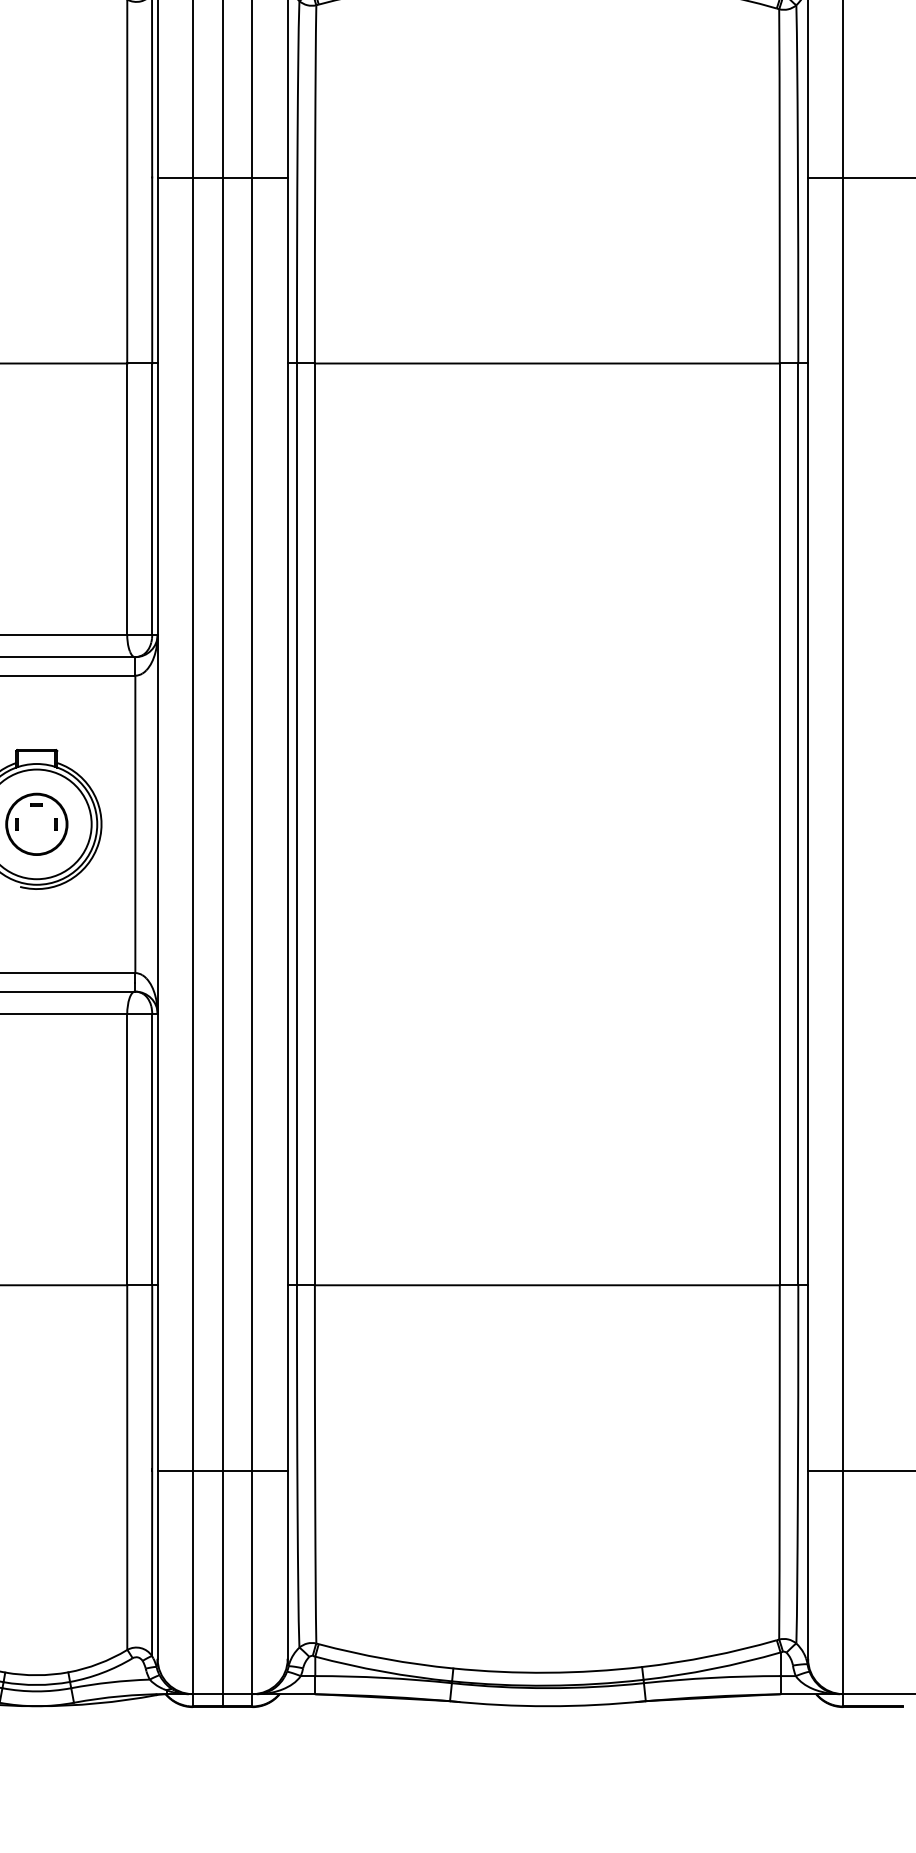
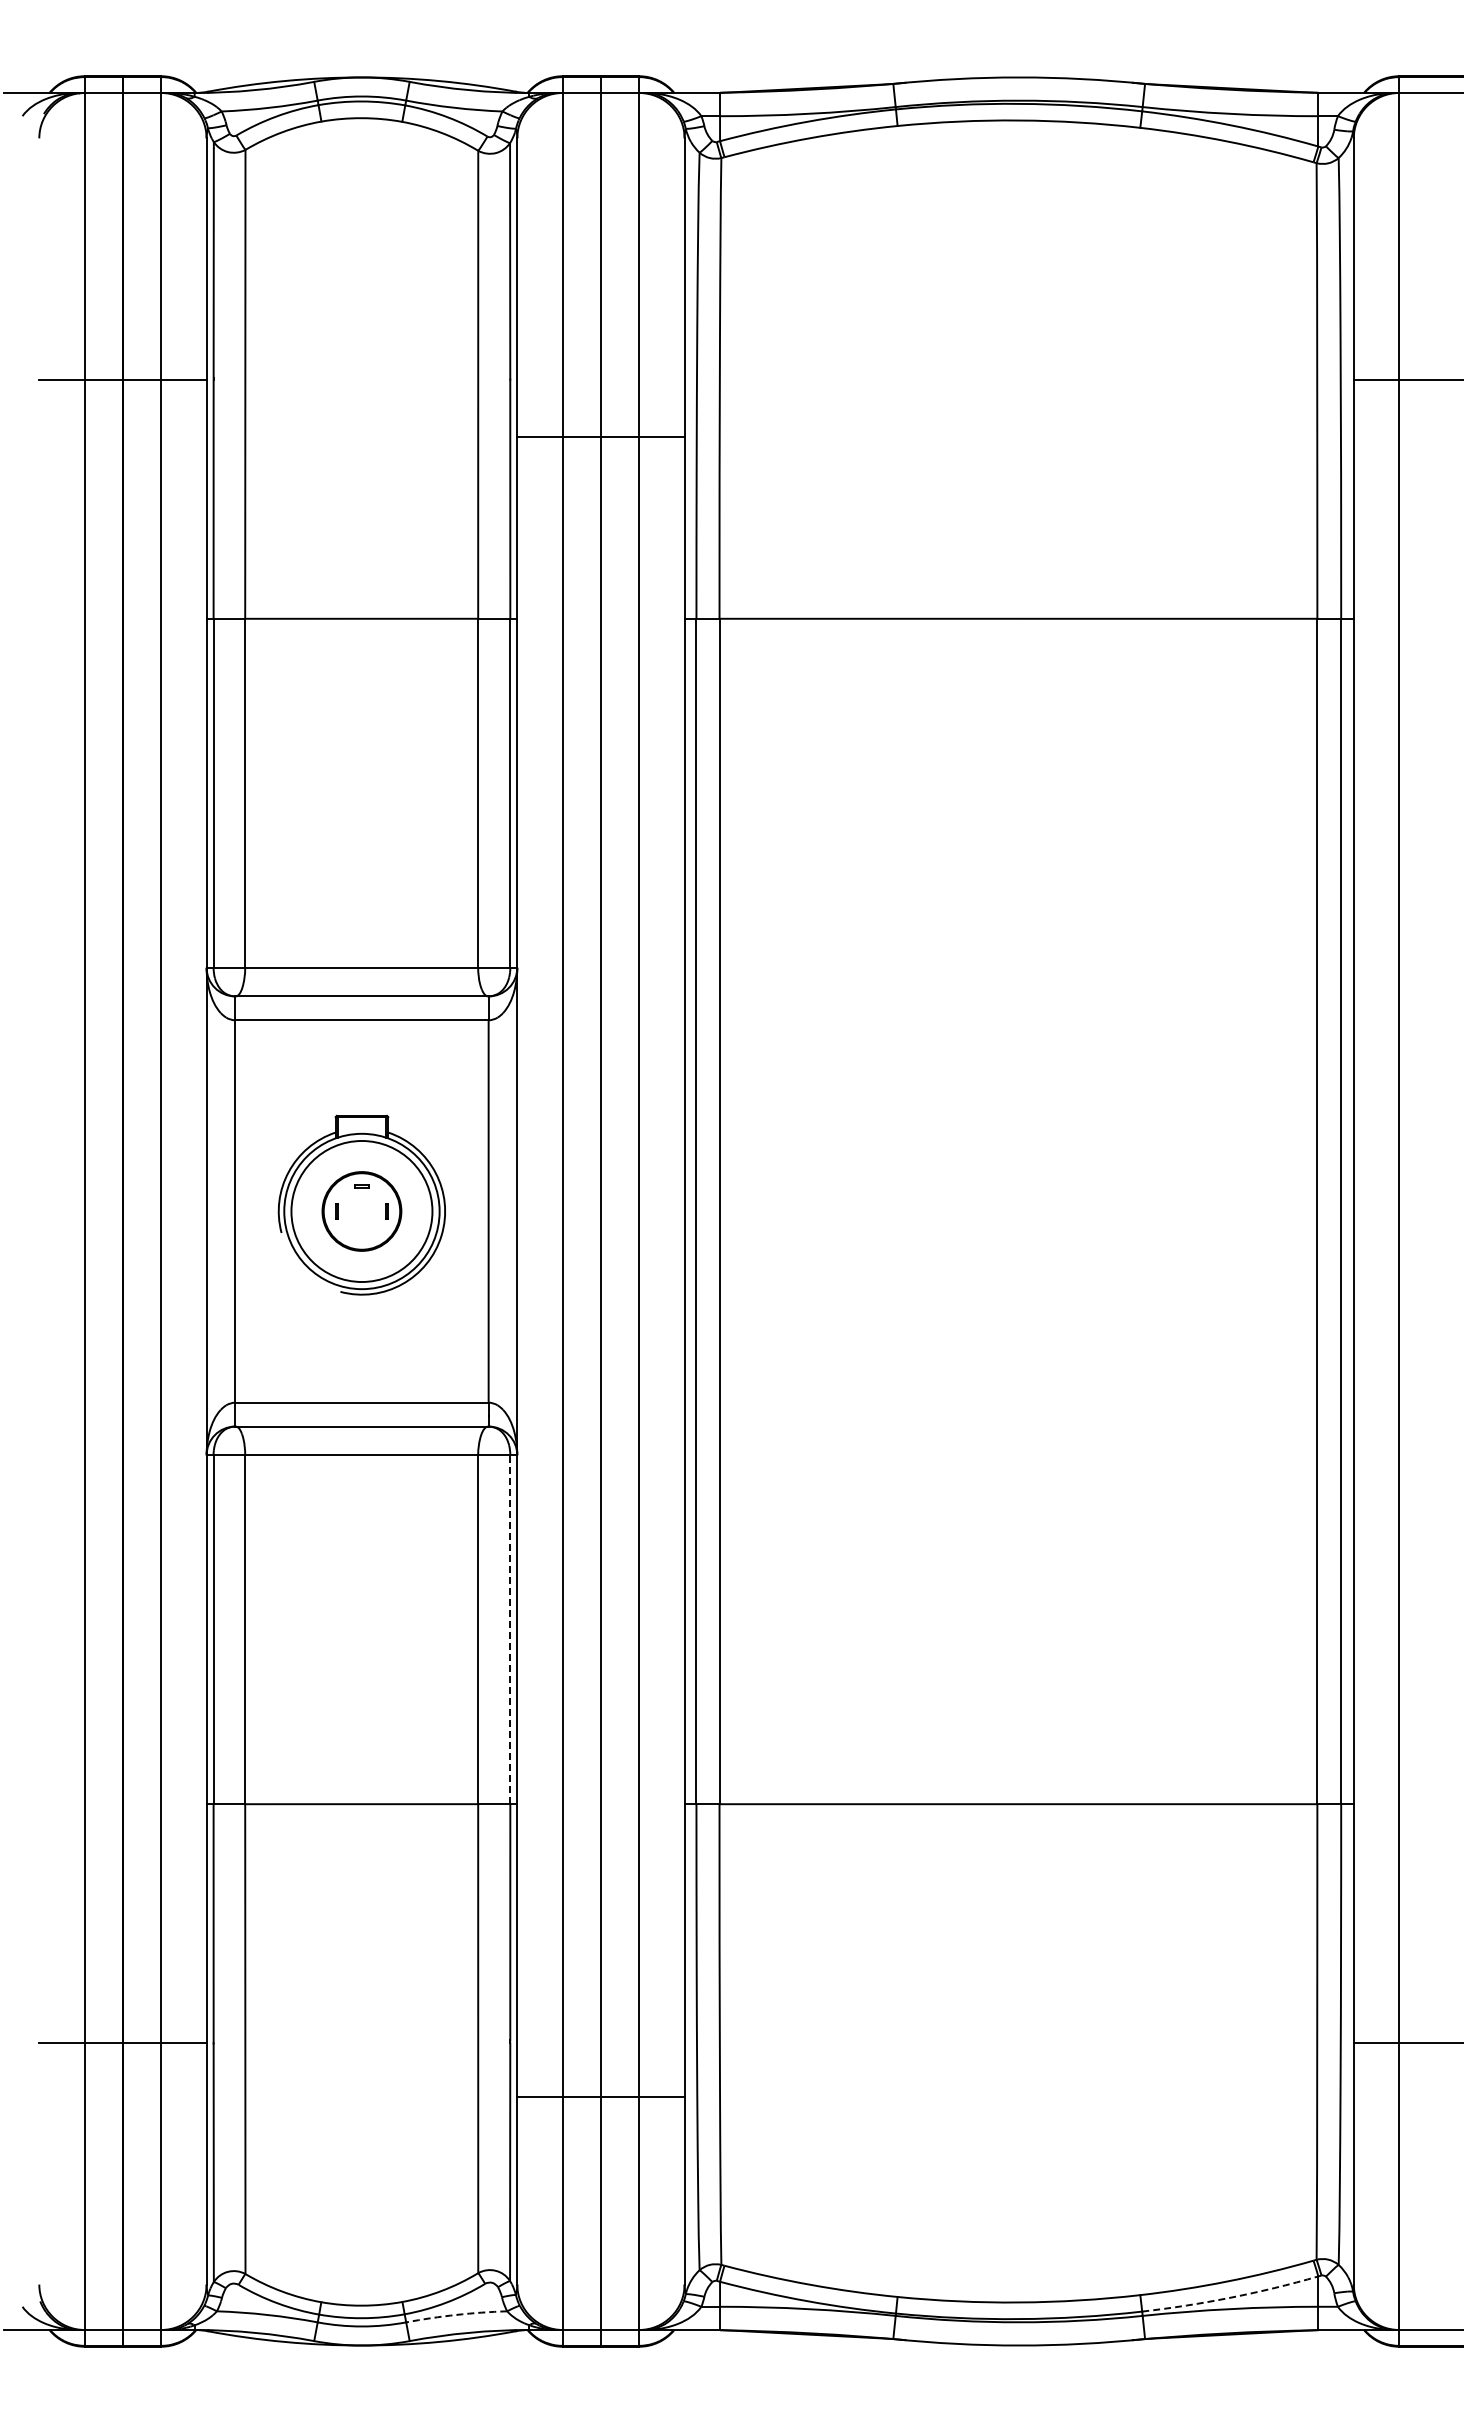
line: (222, 177) -> (600, 436), moved
line: (152, 1149) -> (510, 1629), solid -> dashed
line: (222, 1471) -> (600, 2097), moved
arc: (713, 1668) -> (1231, 2297), solid -> dashed
arc: (110, 1682) -> (456, 2314), solid -> dashed

